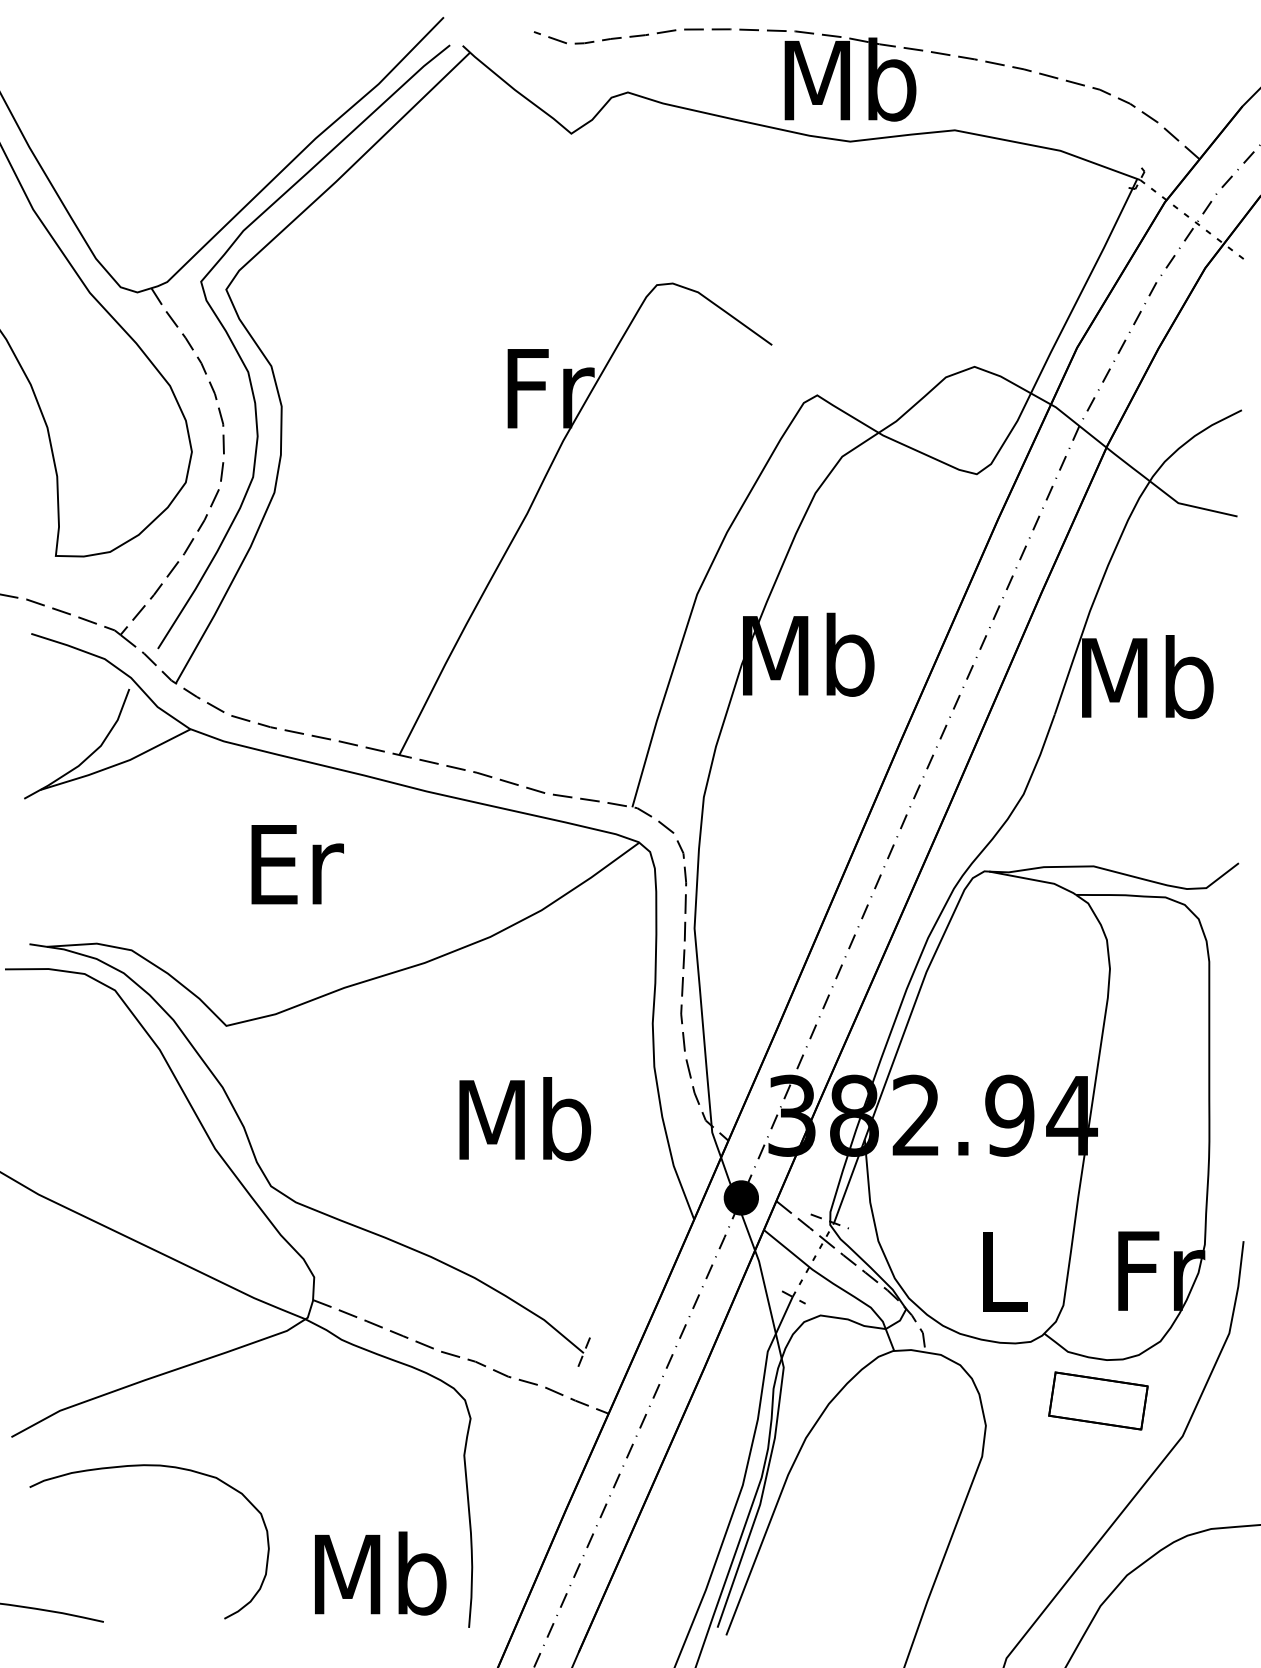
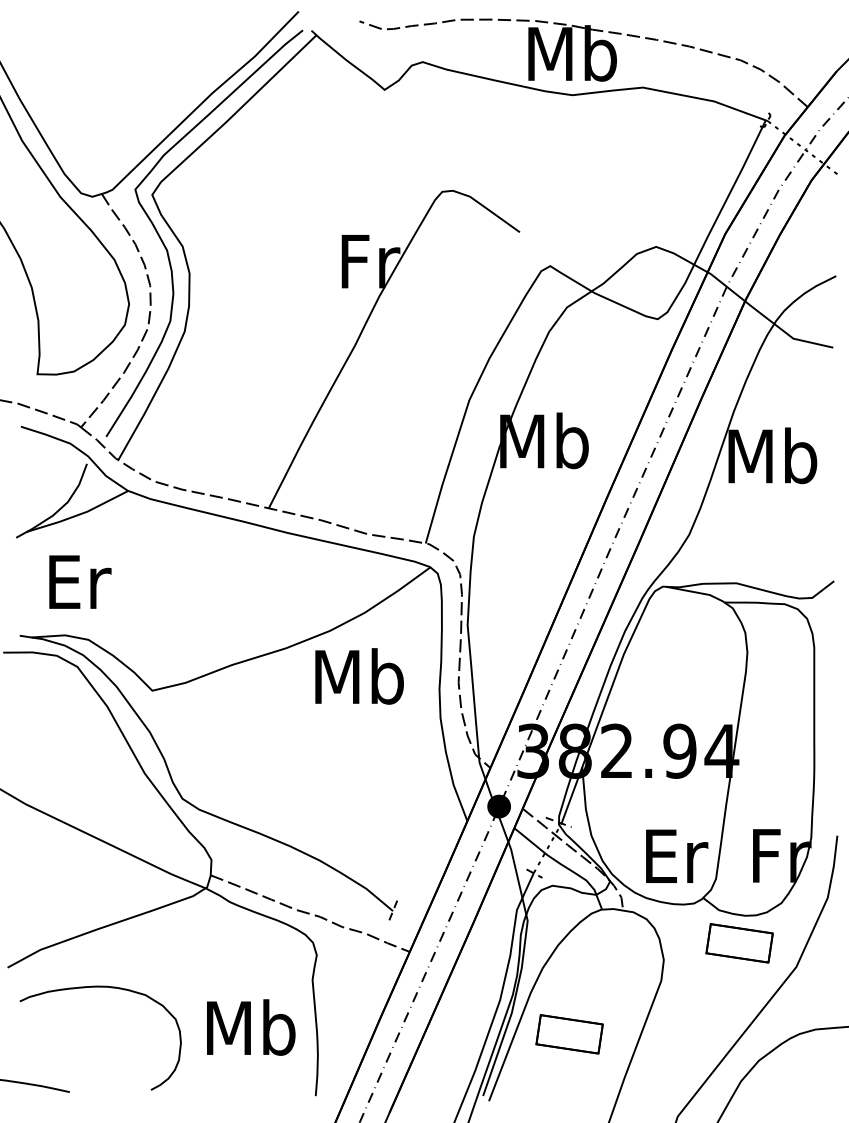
text: (297, 863) -> (80, 581), moved
text: (525, 1119) -> (359, 676), moved
text: (1006, 1270) -> (677, 855), L -> Er
part: (845, 1536) -> (569, 1034), added
text: (381, 1573) -> (251, 1027), moved

